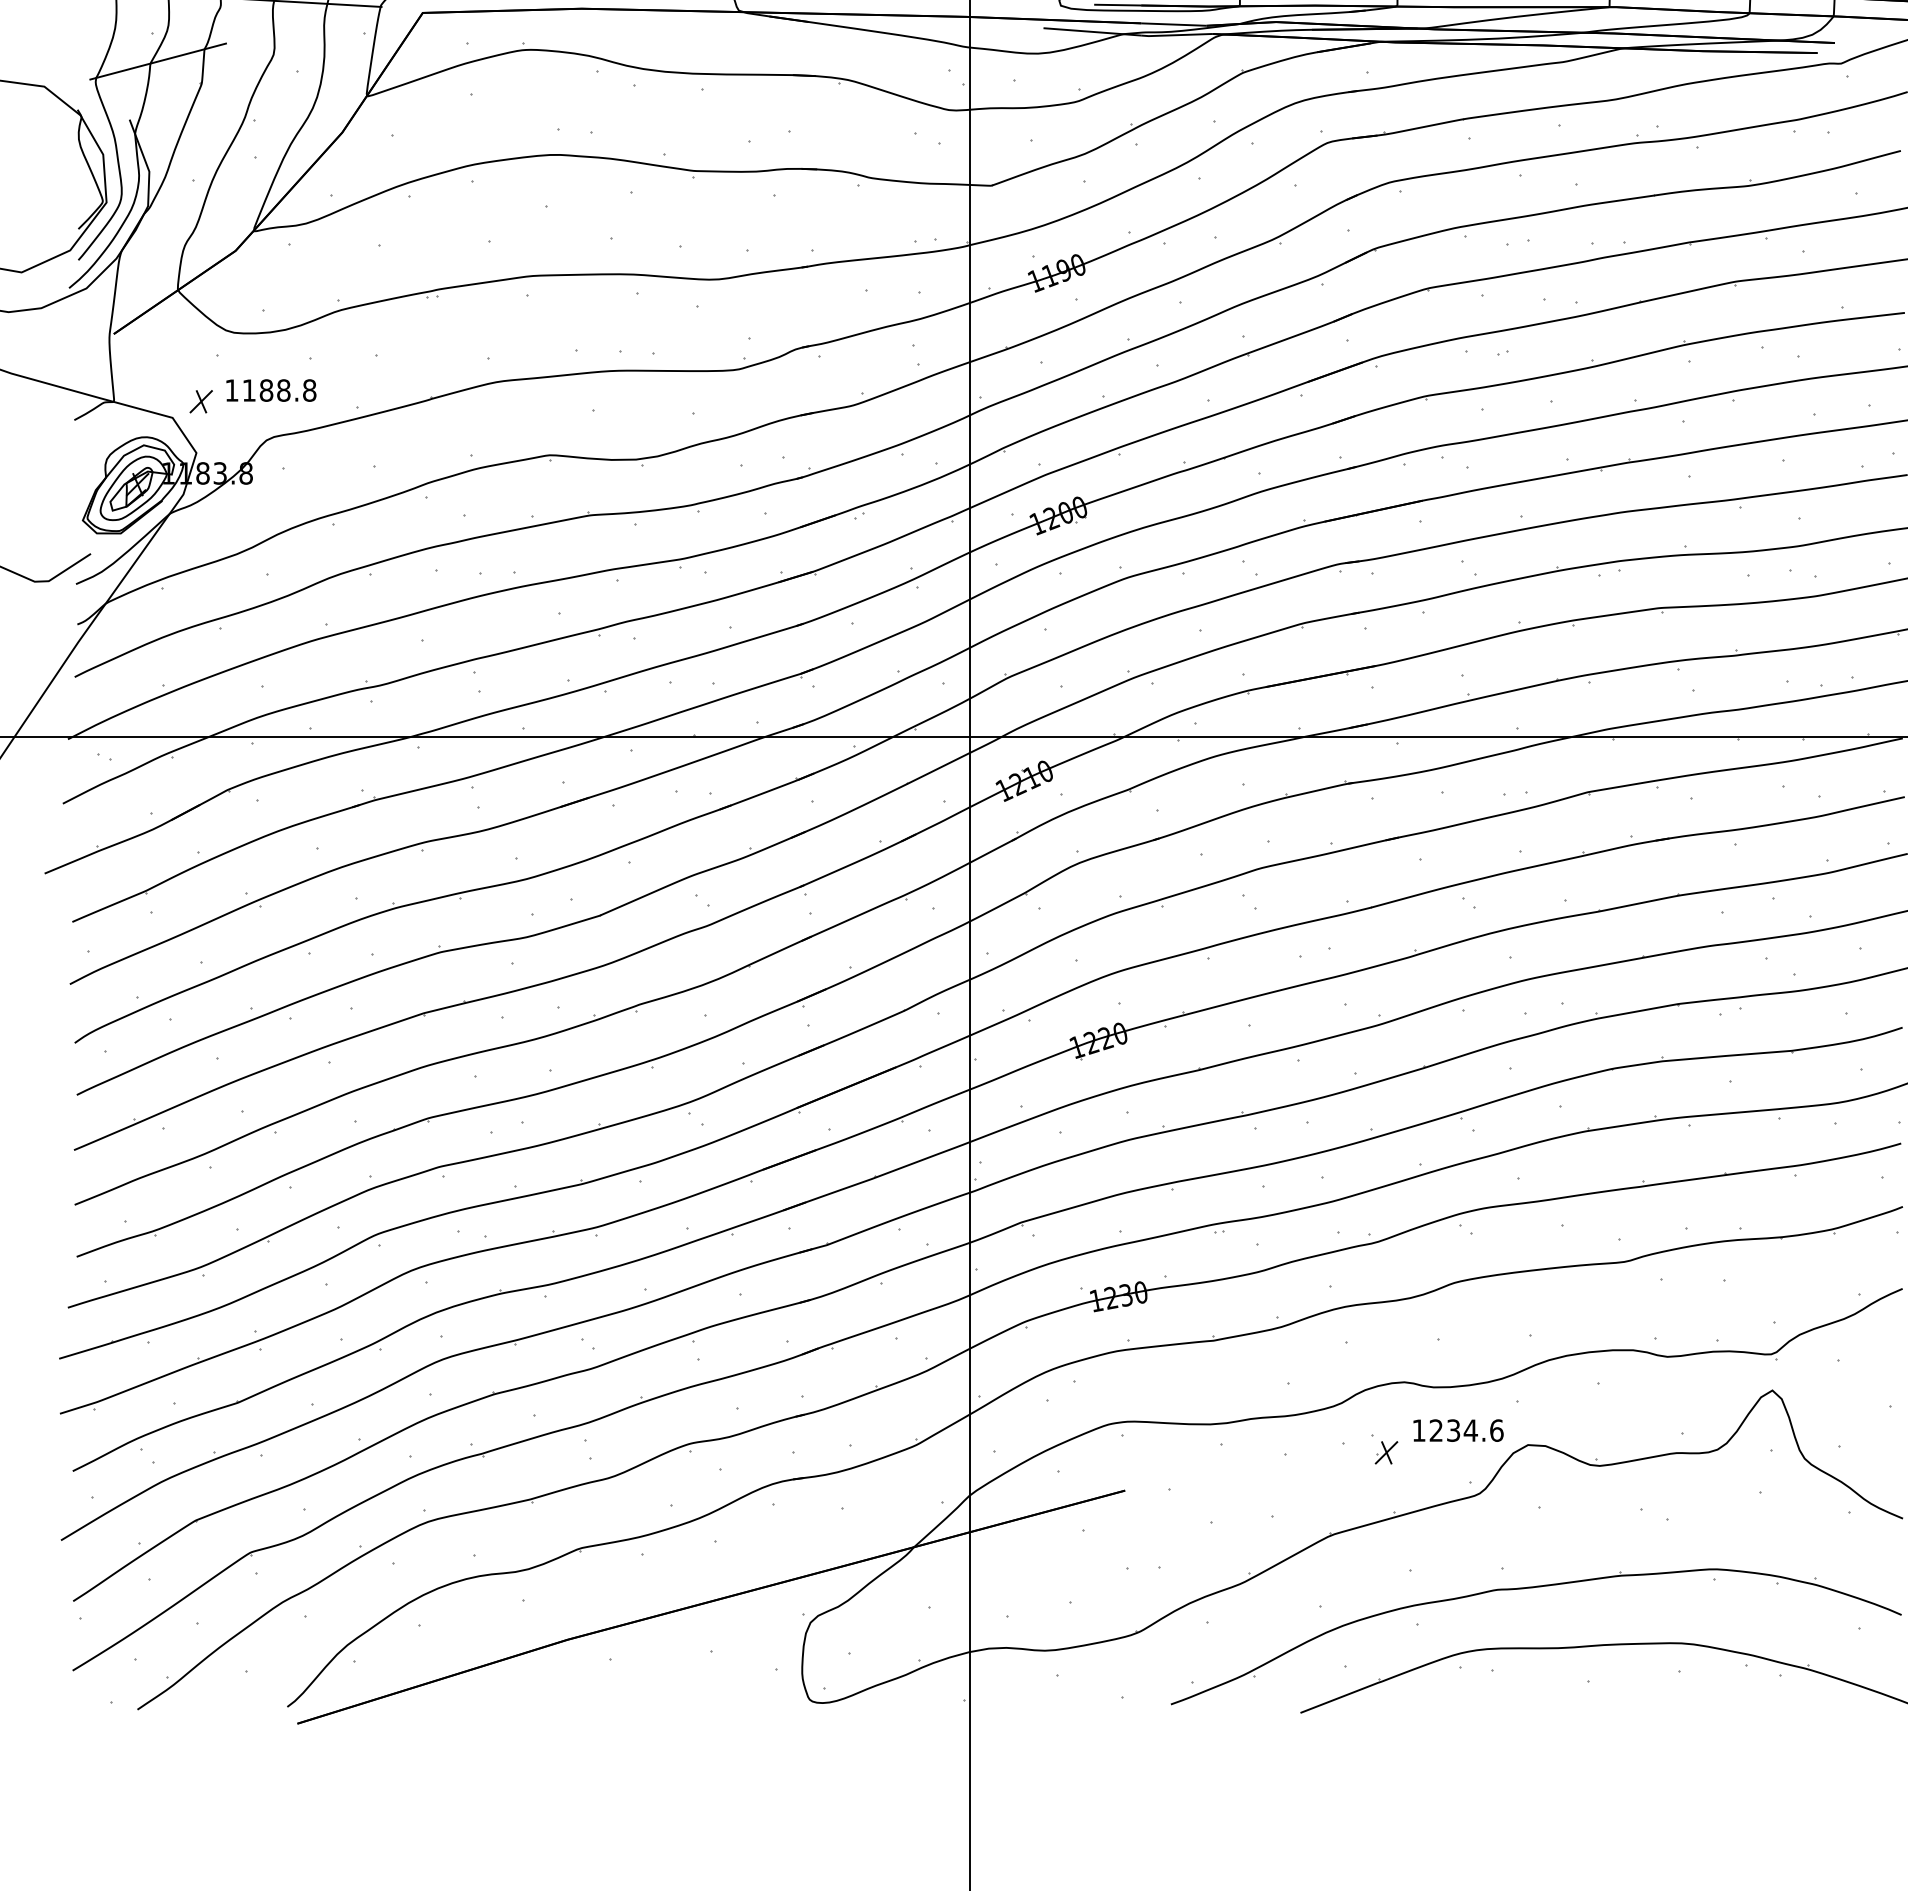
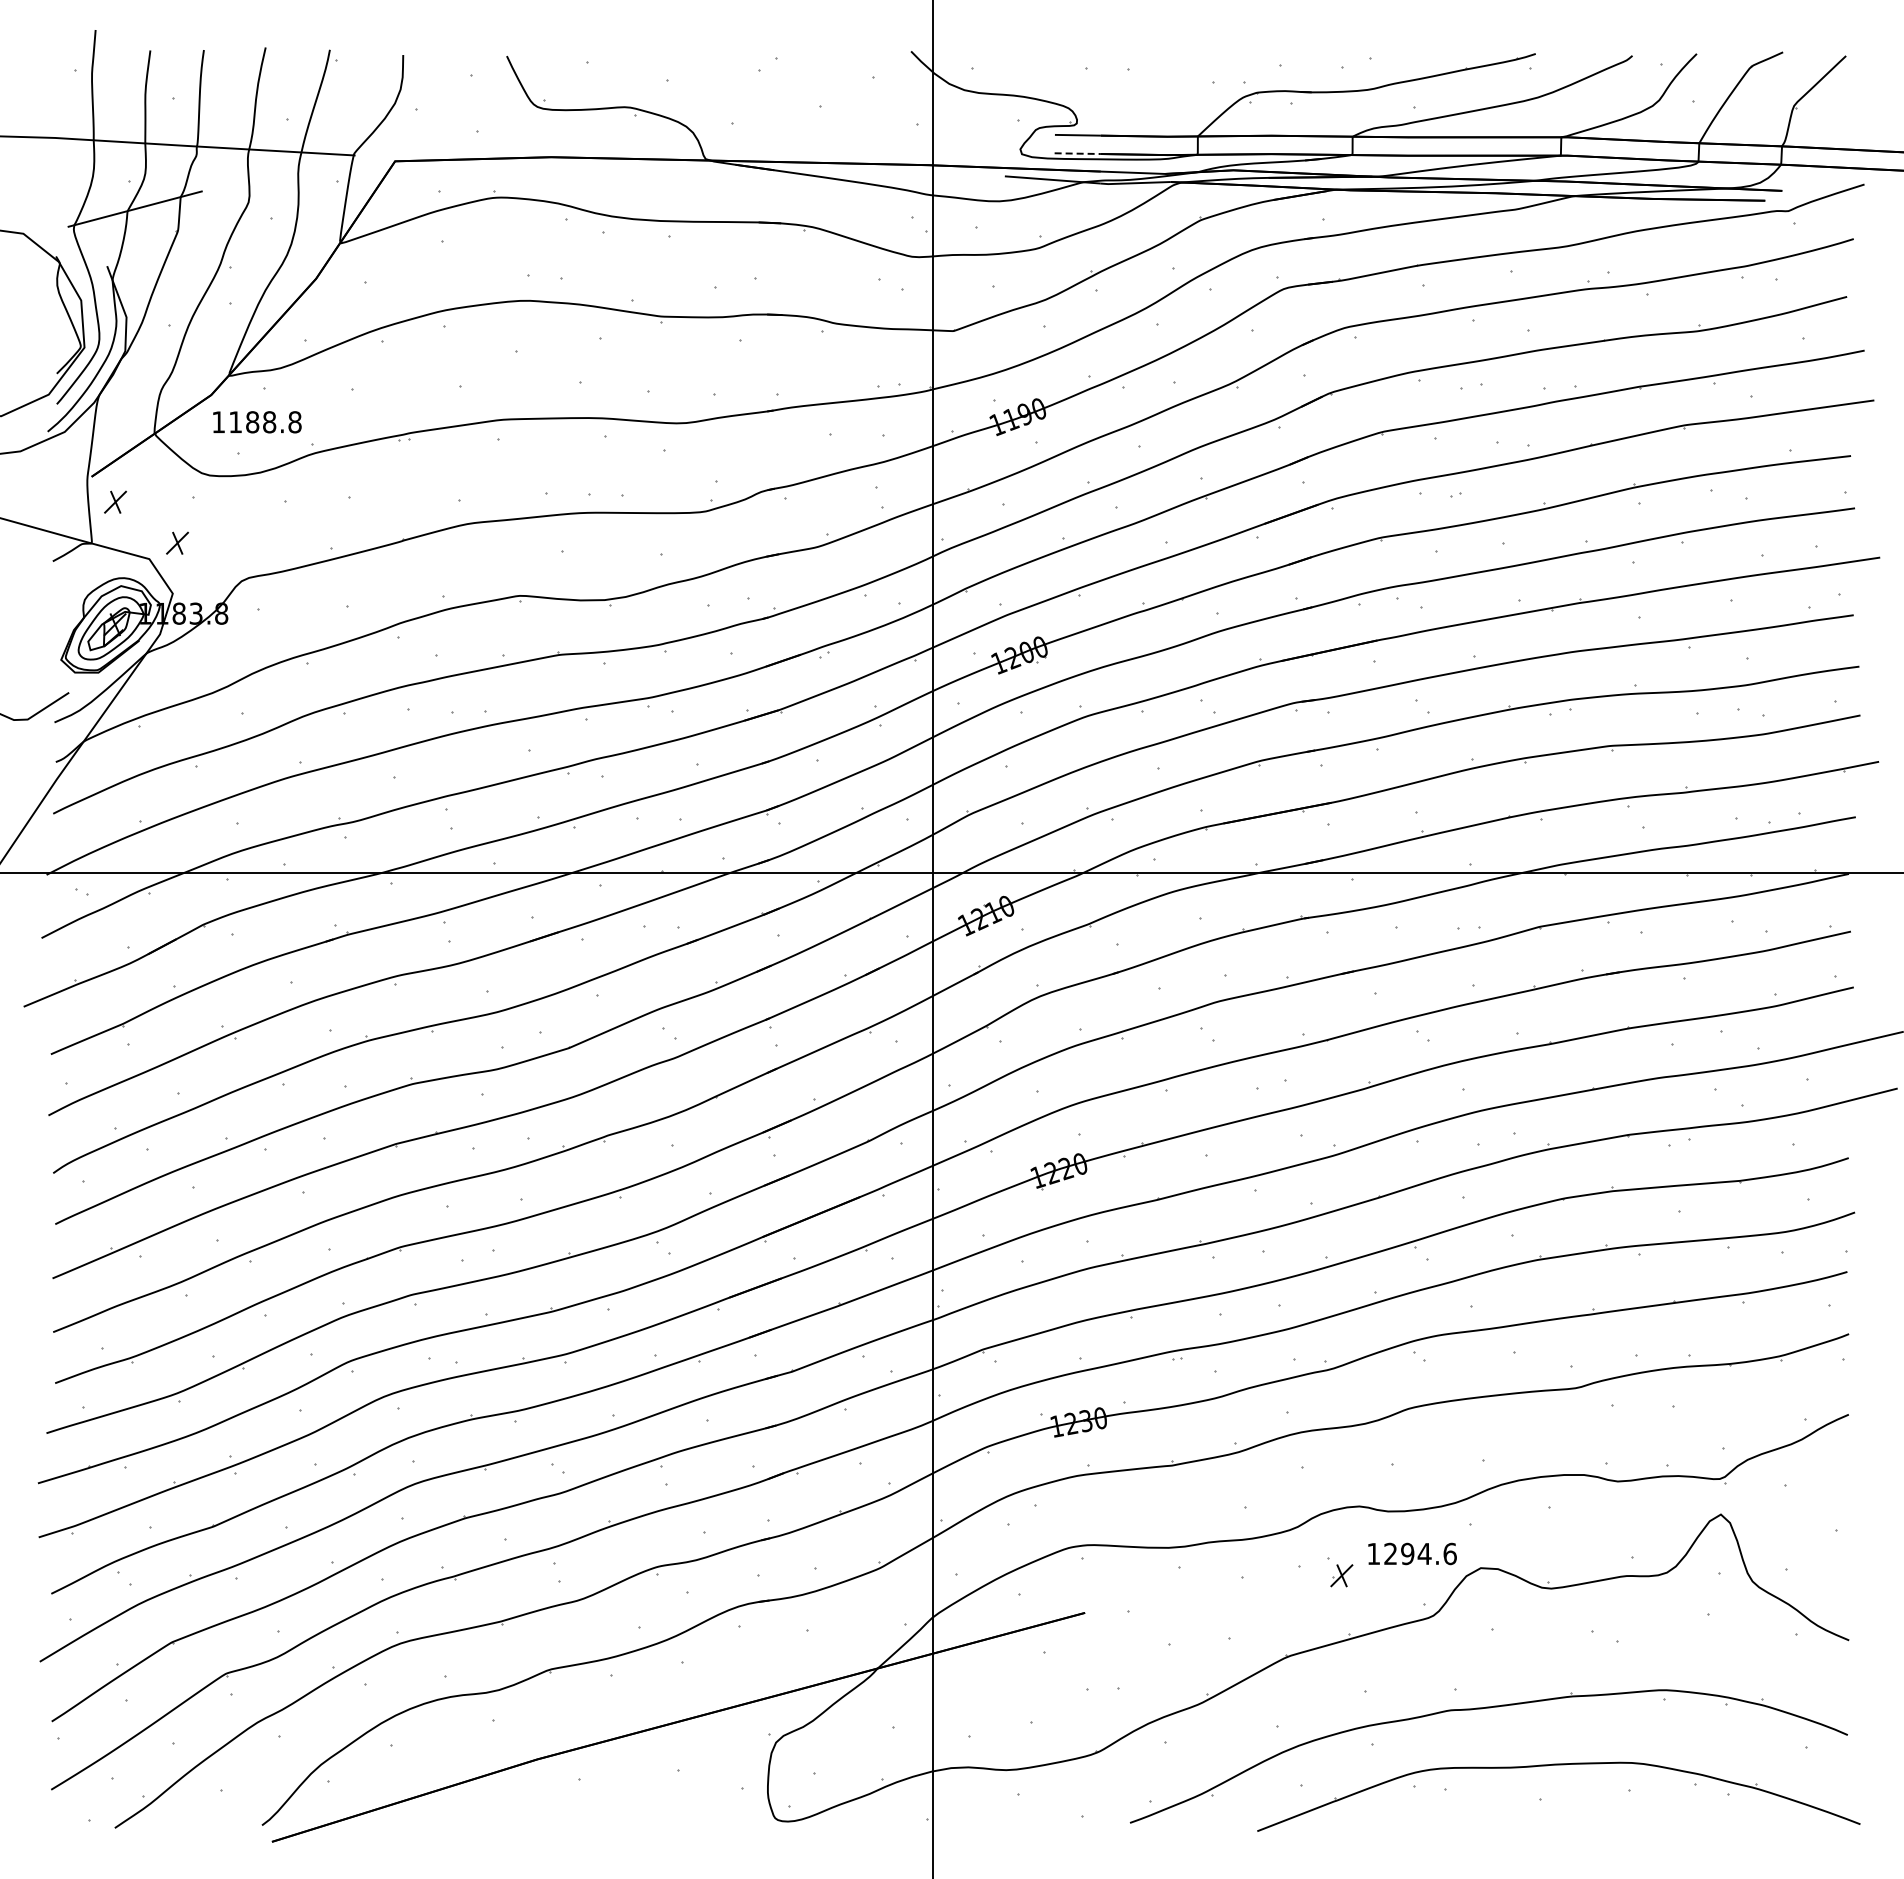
line: (1118, 4) -> (1078, 153), solid -> dashed
part: (138, 359) -> (115, 501), added
text: (271, 390) -> (257, 422), moved
text: (1453, 1430) -> (1407, 1553), 1234.6 -> 1294.6

